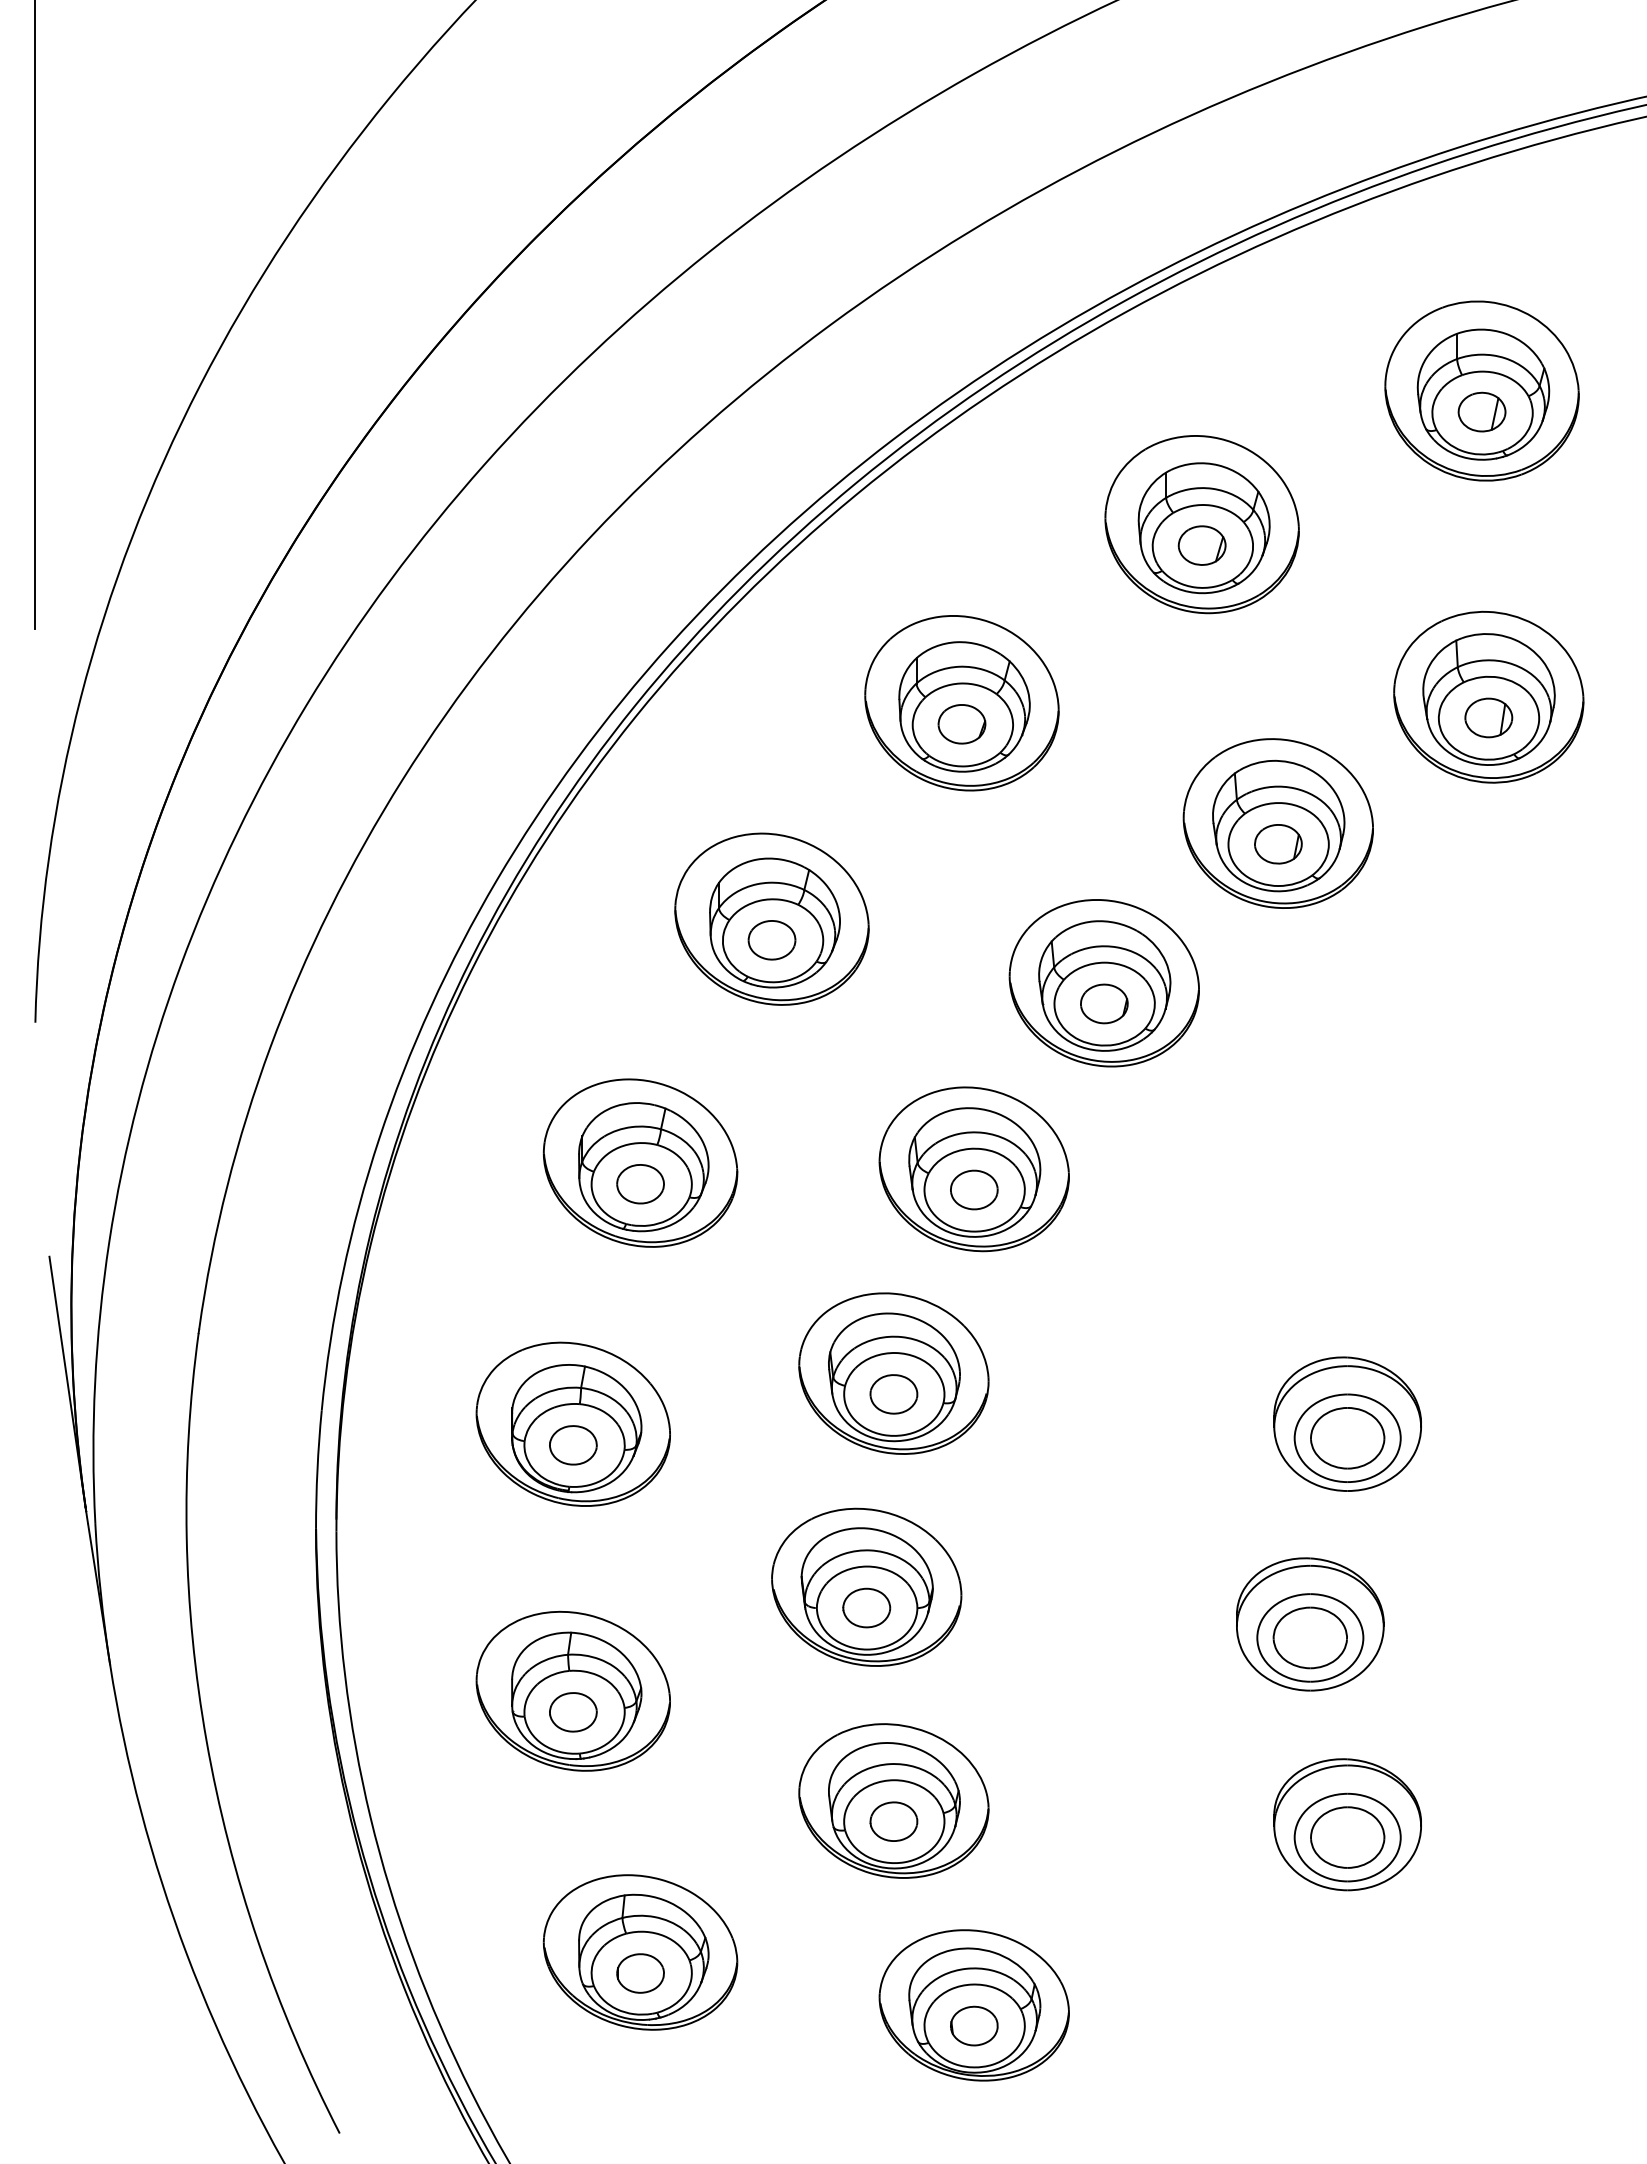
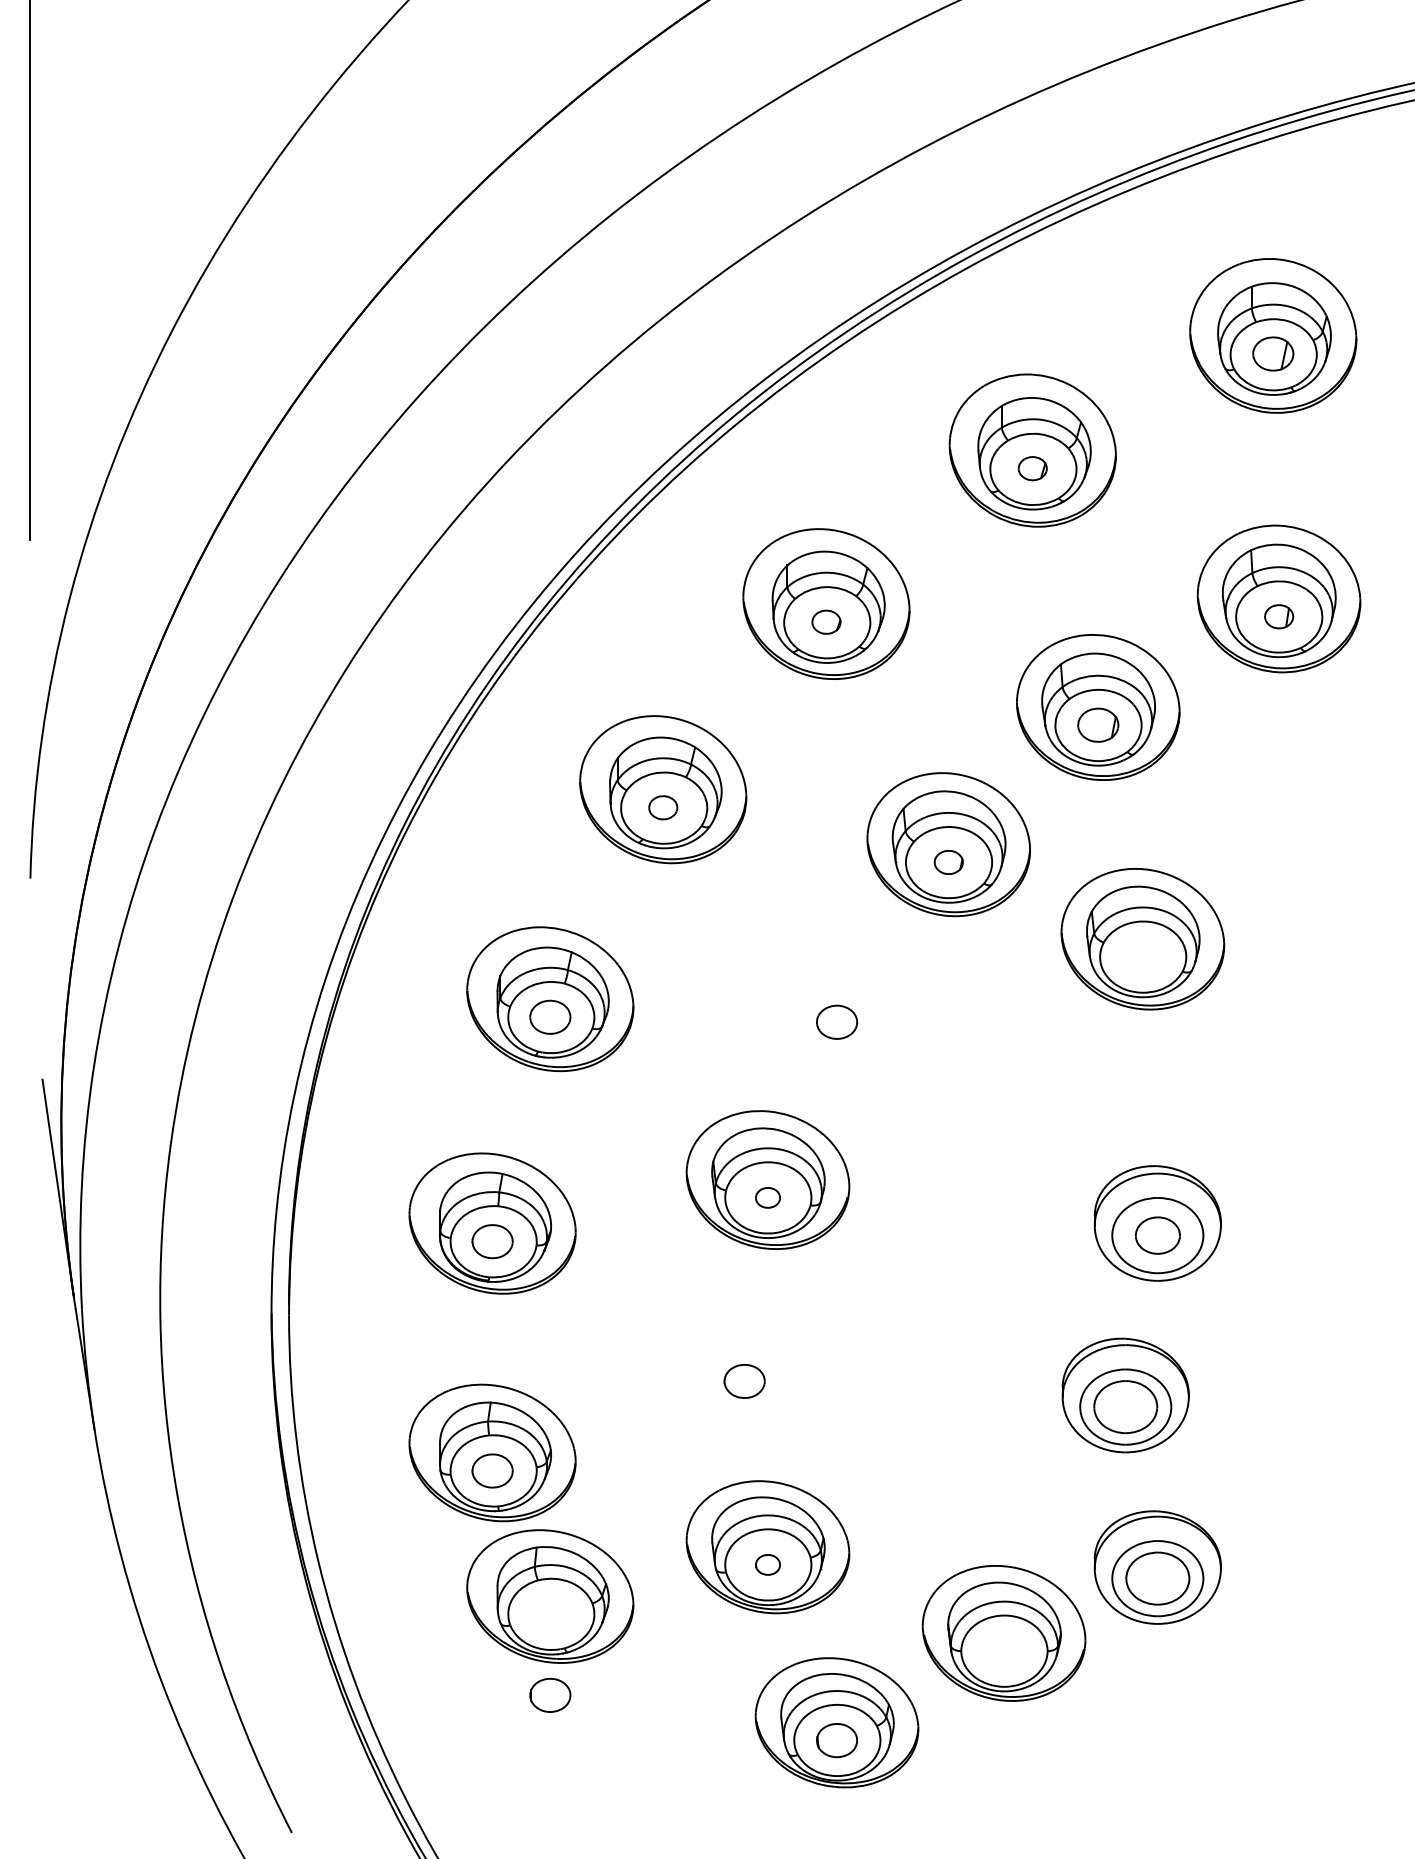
part: (1201, 545) -> (1032, 468), size x0.7
part: (1488, 717) -> (1278, 616), size x0.7
part: (961, 724) -> (826, 622), size x0.7
part: (771, 940) -> (662, 807), size x0.7
part: (1104, 1003) -> (948, 862), size x0.7
part: (973, 1169) -> (1142, 939), moved
part: (893, 1394) -> (767, 1197), size x0.6
part: (1347, 1438) -> (1157, 1235), size x0.7
part: (866, 1586) -> (1003, 1632), moved
part: (893, 1821) -> (767, 1564), size x0.6
part: (640, 1952) -> (550, 1596), moved

